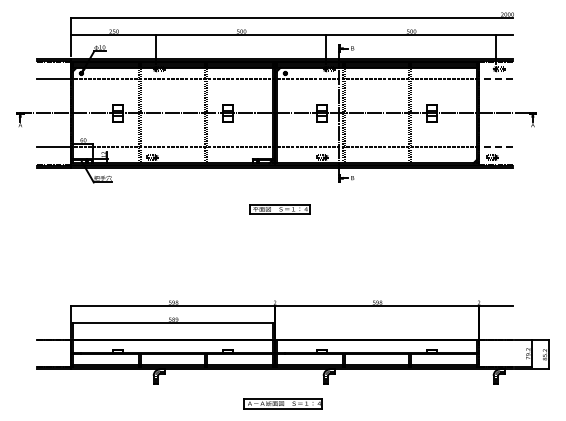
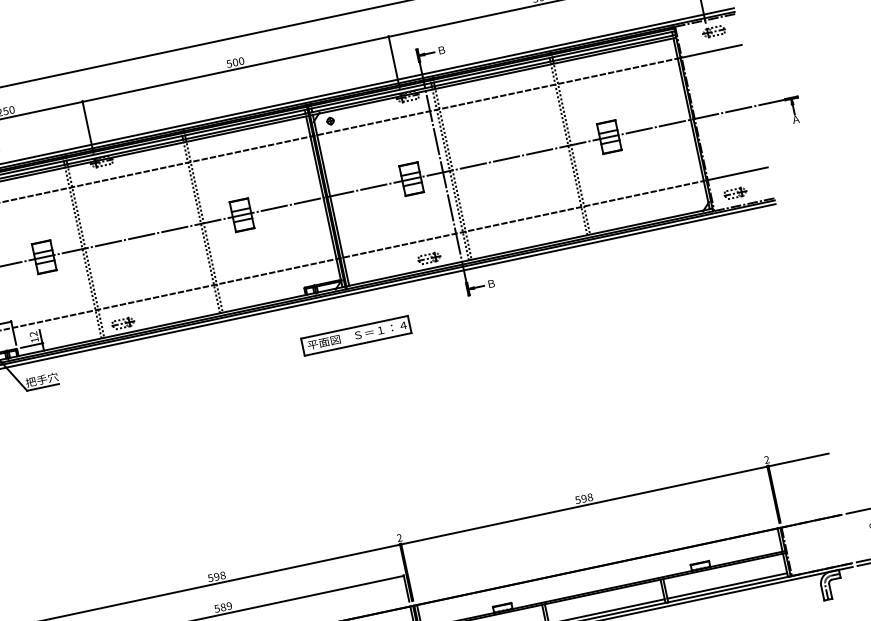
line: (495, 79) -> (711, 51), dashed -> solid
line: (495, 147) -> (737, 174), dashed -> solid
part: (279, 209) -> (355, 336), moved

